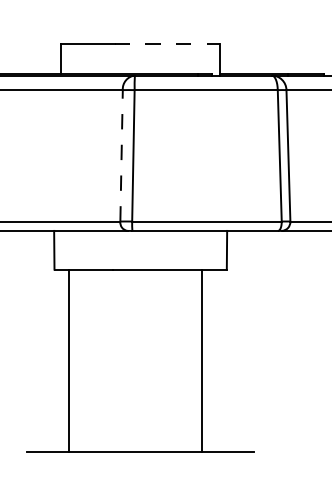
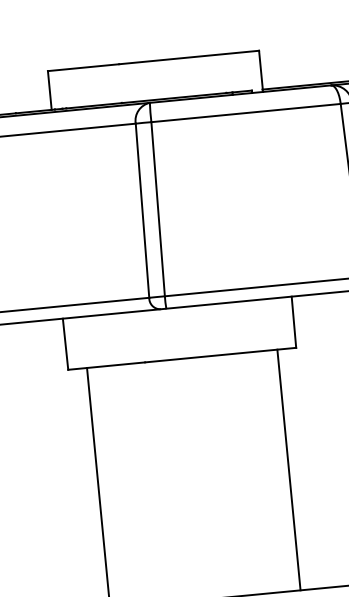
line: (167, 44) -> (189, 57), dashed -> solid
line: (121, 155) -> (142, 210), dashed -> solid
line: (201, 360) -> (288, 469), moved

